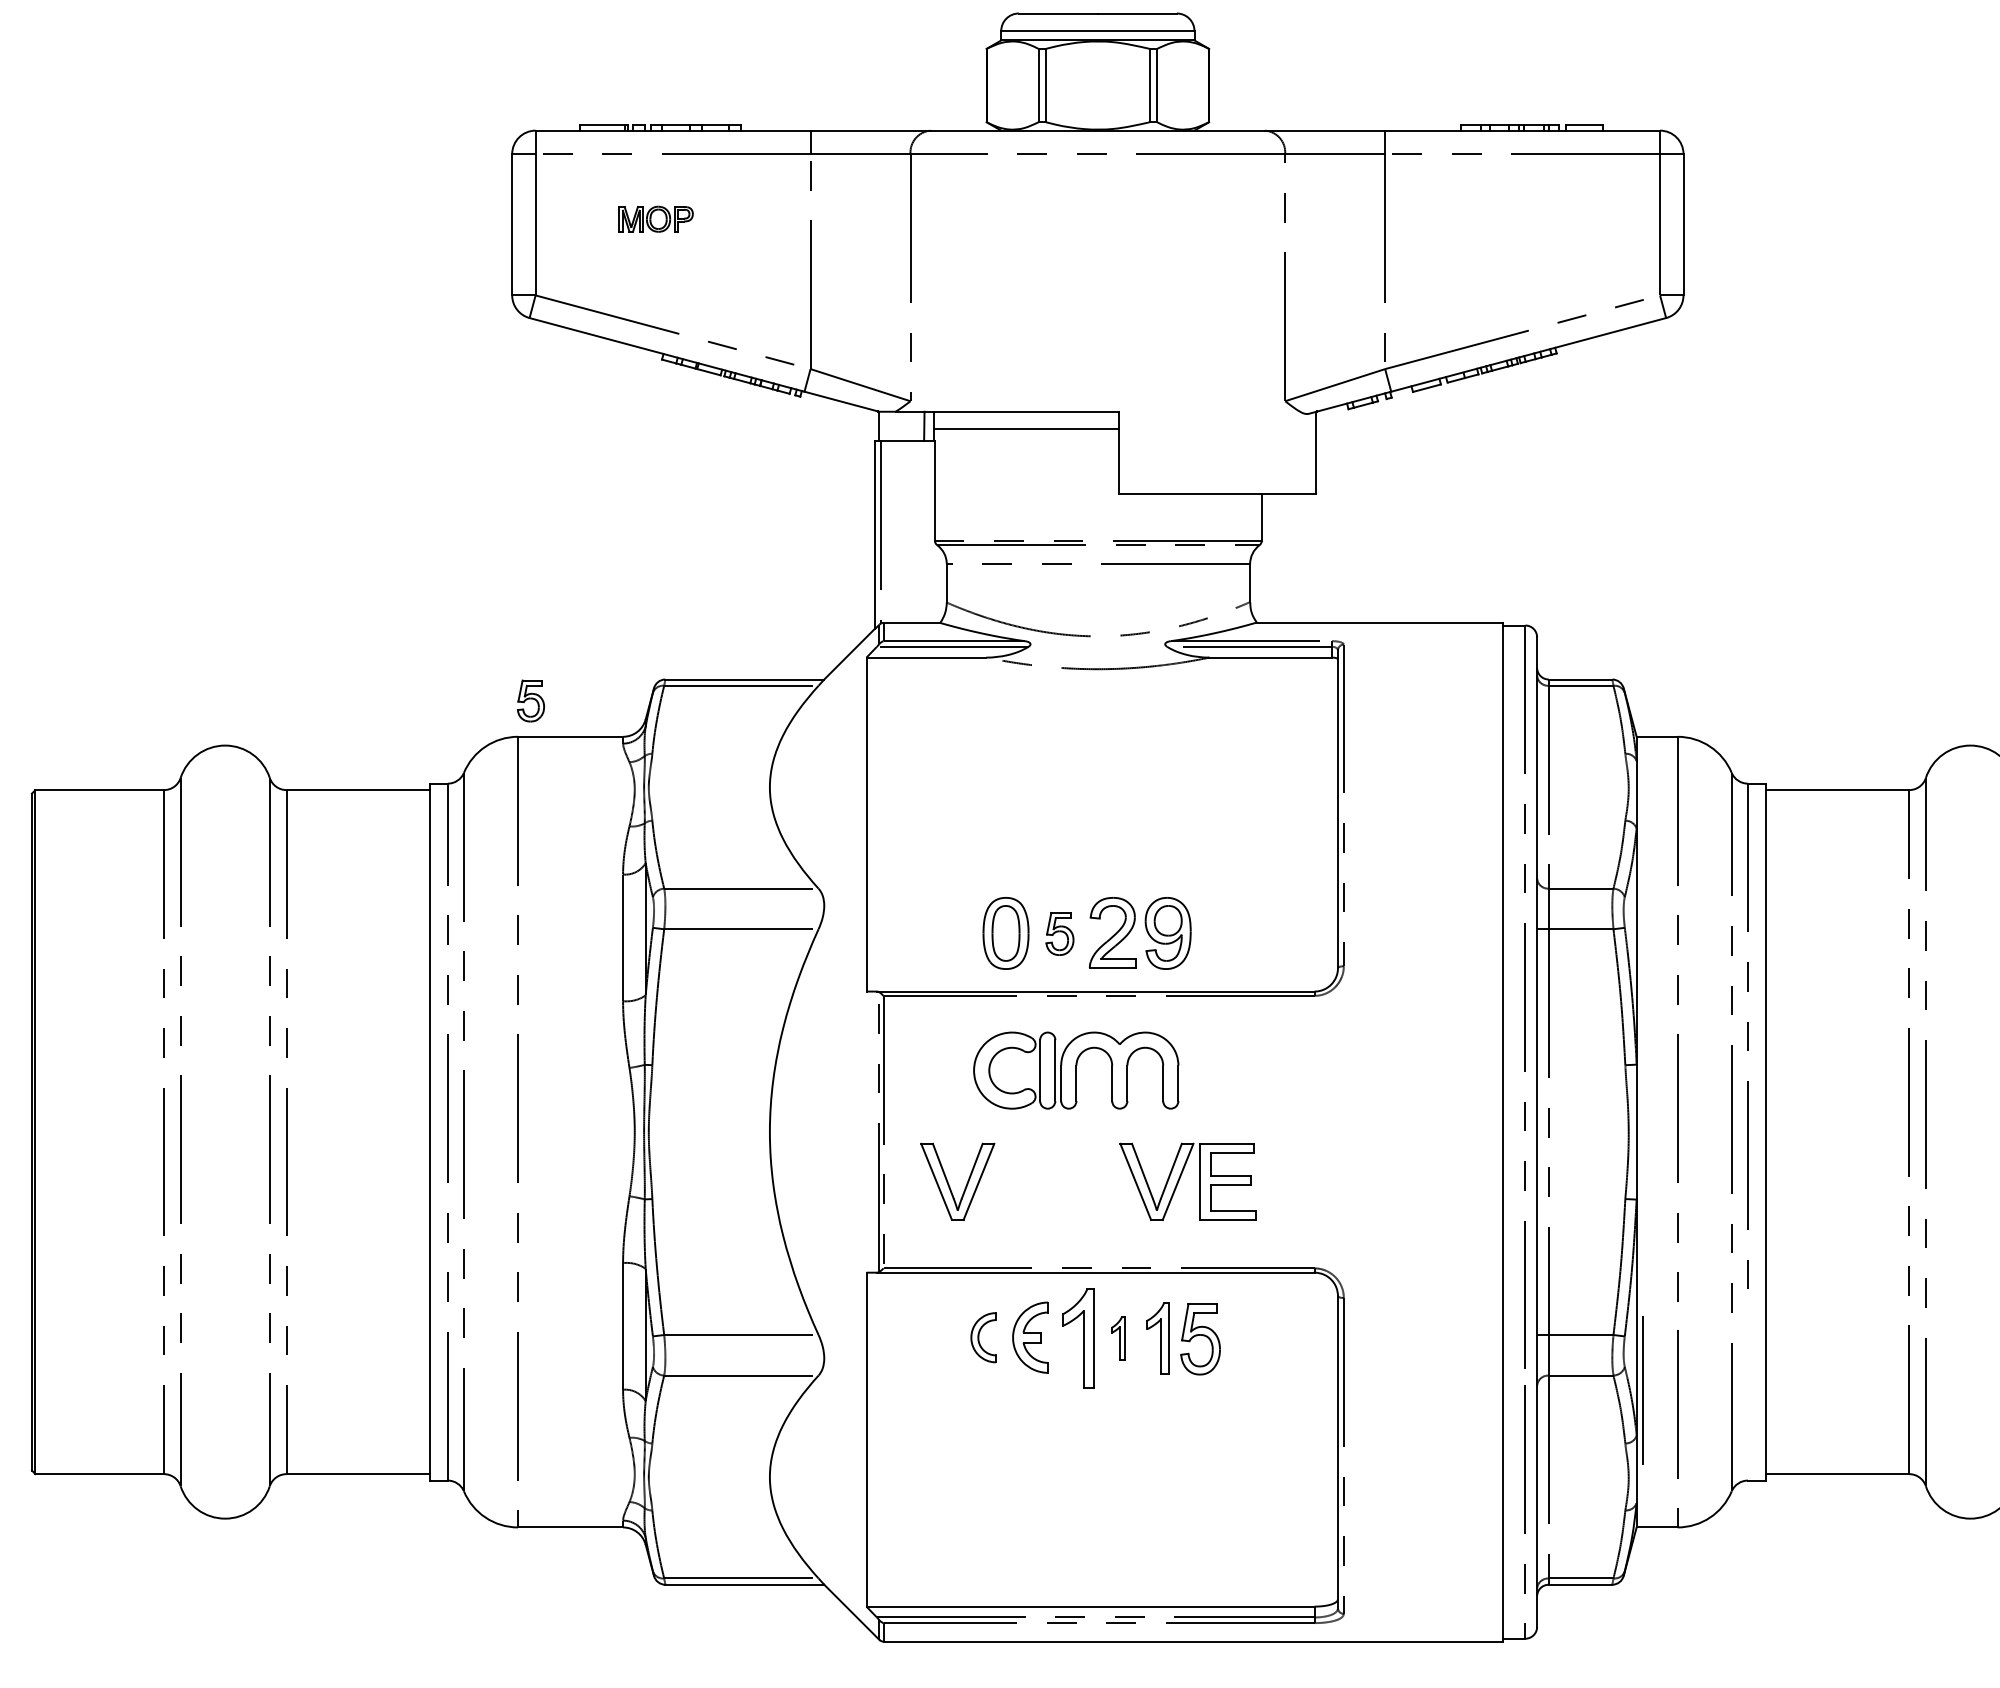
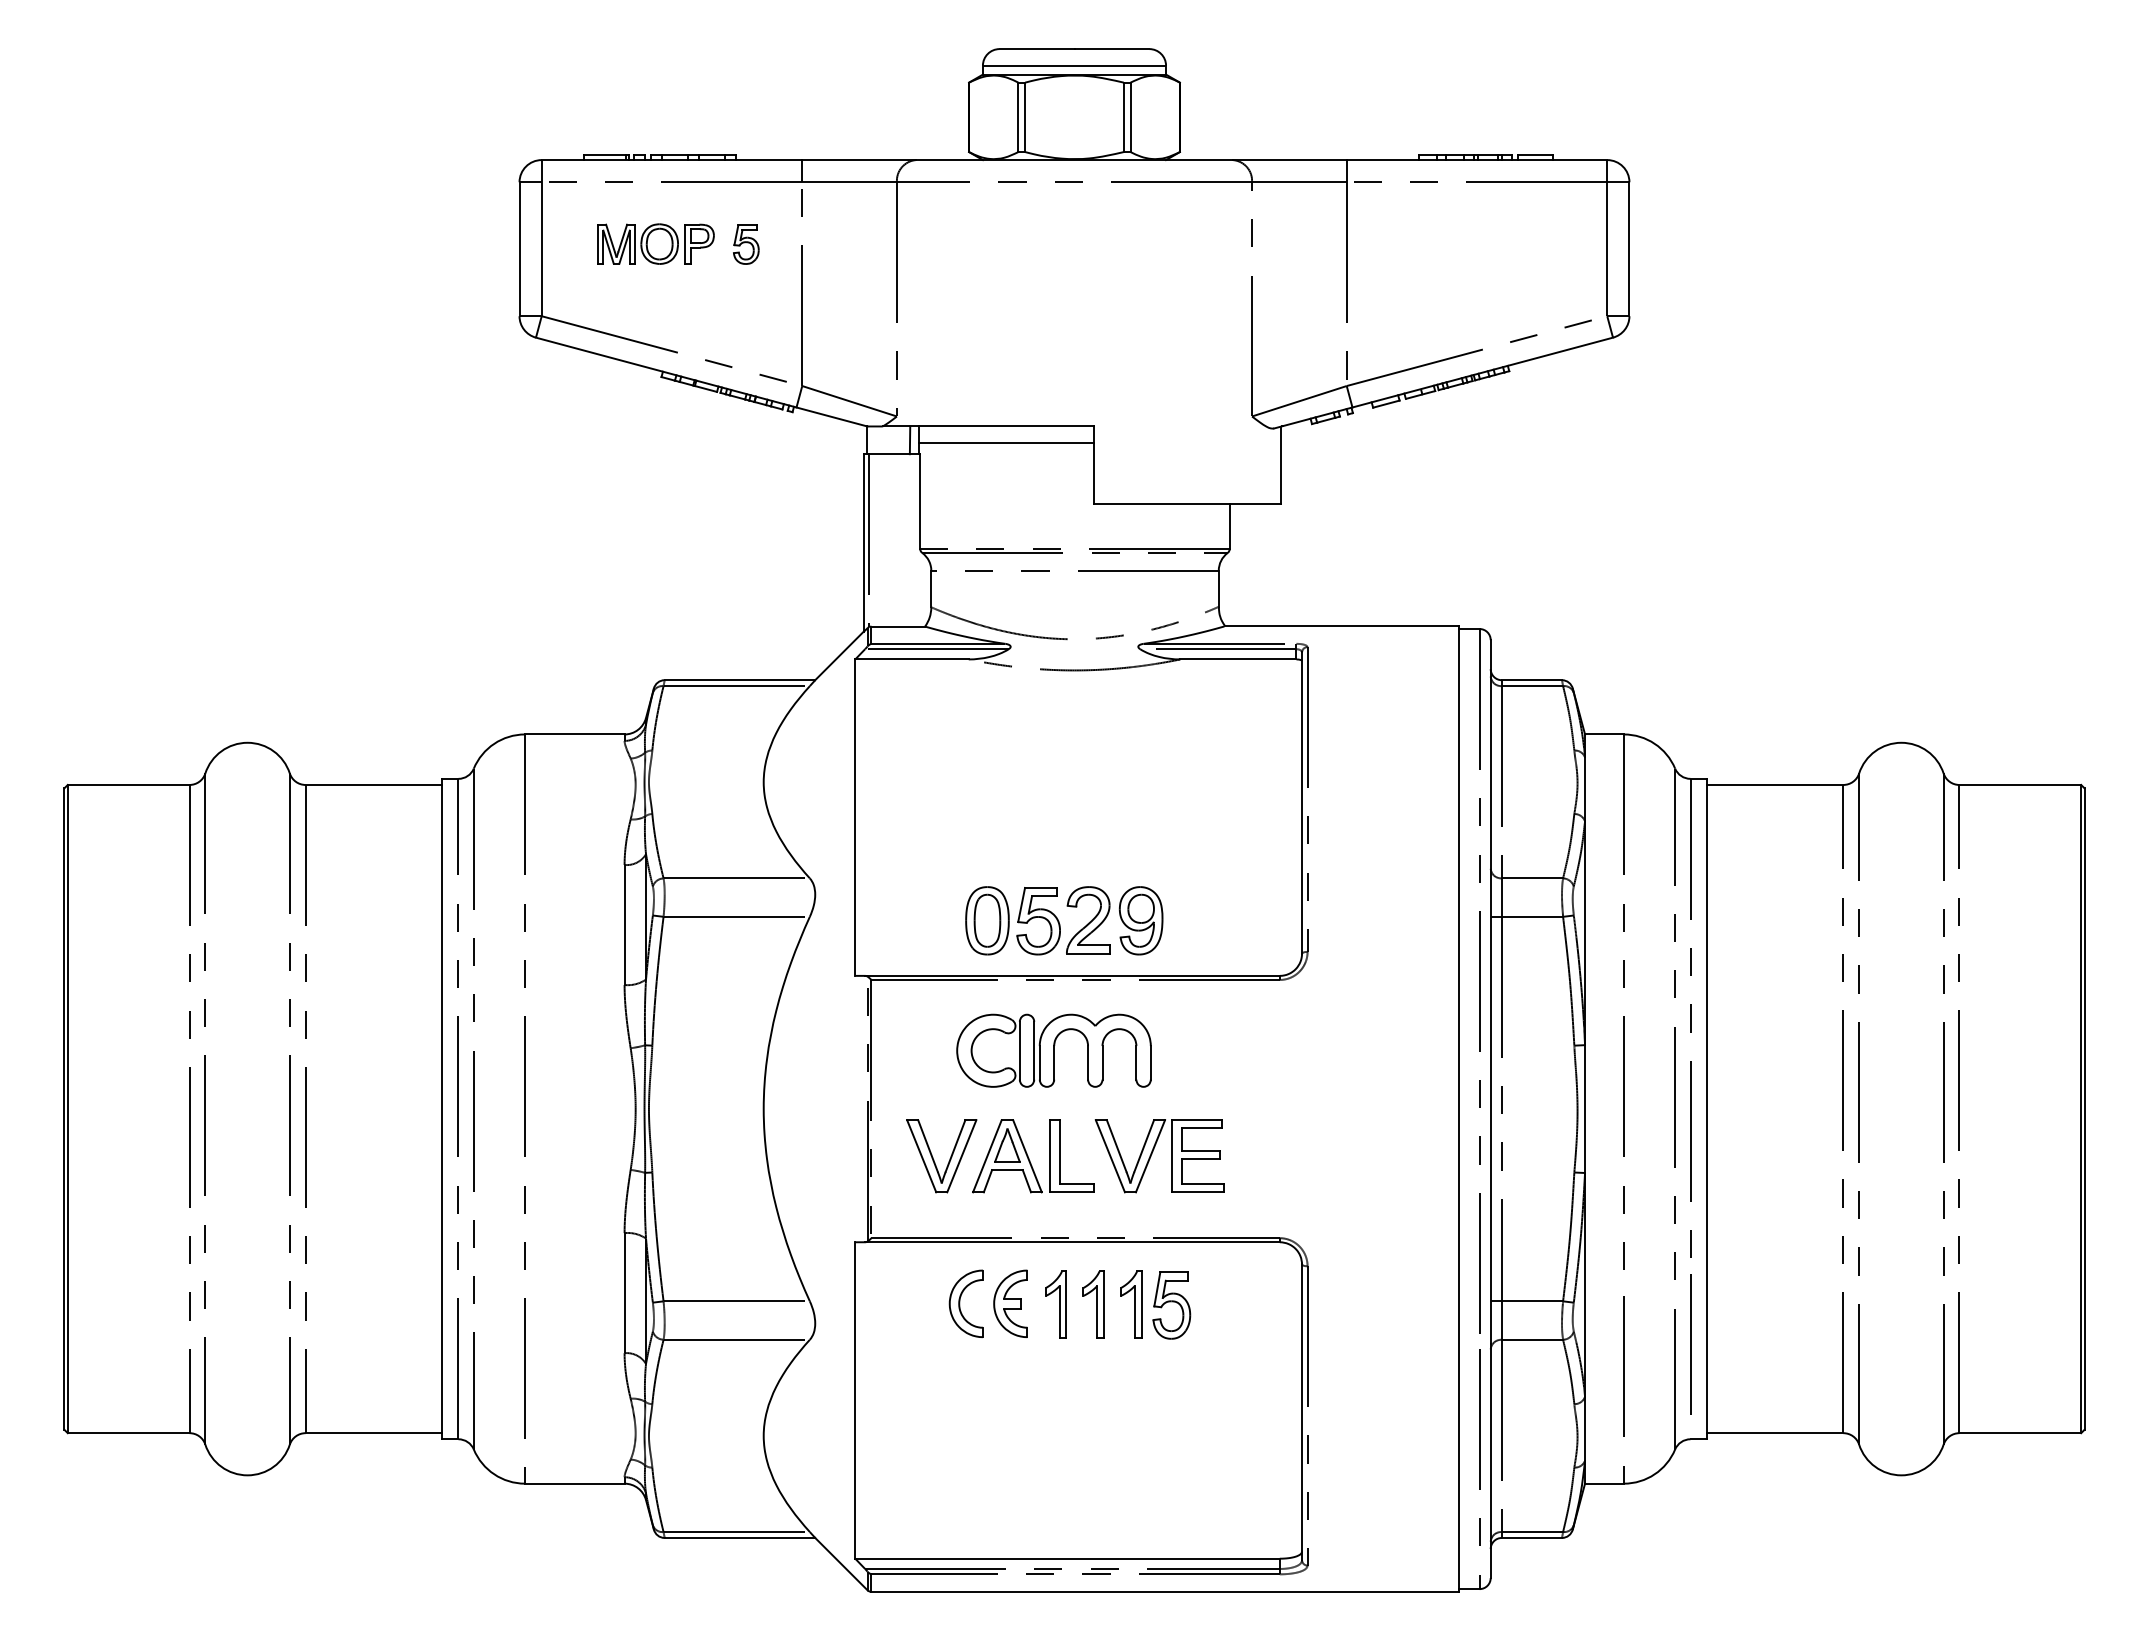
part: (655, 218) -> (655, 243), size x1.67
part: (531, 700) -> (746, 244), moved
part: (1059, 934) -> (1038, 921), size x1.67
part: (1054, 1182) -> (1033, 1156), added
part: (982, 1337) -> (965, 1303), size x1.43
part: (1077, 1338) -> (1055, 1304), size x0.71
part: (1117, 1338) -> (1093, 1304), size x1.67
line: (1643, 1390) -> (1690, 1344), moved

